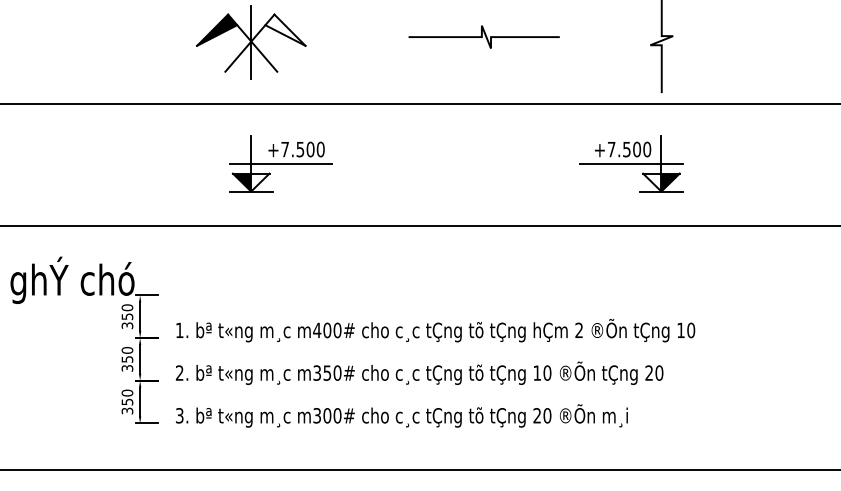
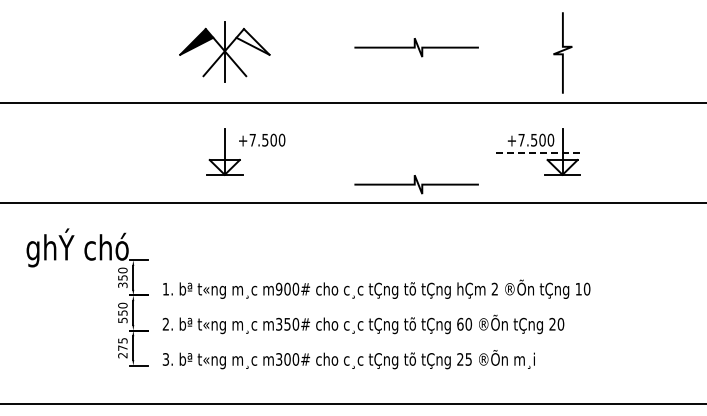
line: (281, 164) -> (249, 152), removed
line: (630, 164) -> (537, 152), solid -> dashed
fill: (241, 182) -> (216, 167), removed
fill: (669, 182) -> (569, 167), removed
curve: (482, 203) -> (415, 184), added
text: (316, 329) -> (278, 288), m400# -> m900#
text: (126, 367) -> (122, 319), 350 -> 550
text: (537, 372) -> (460, 323), 10 -> 60
text: (126, 402) -> (122, 348), 350 -> 275
text: (547, 415) -> (468, 359), 20 -> 25

